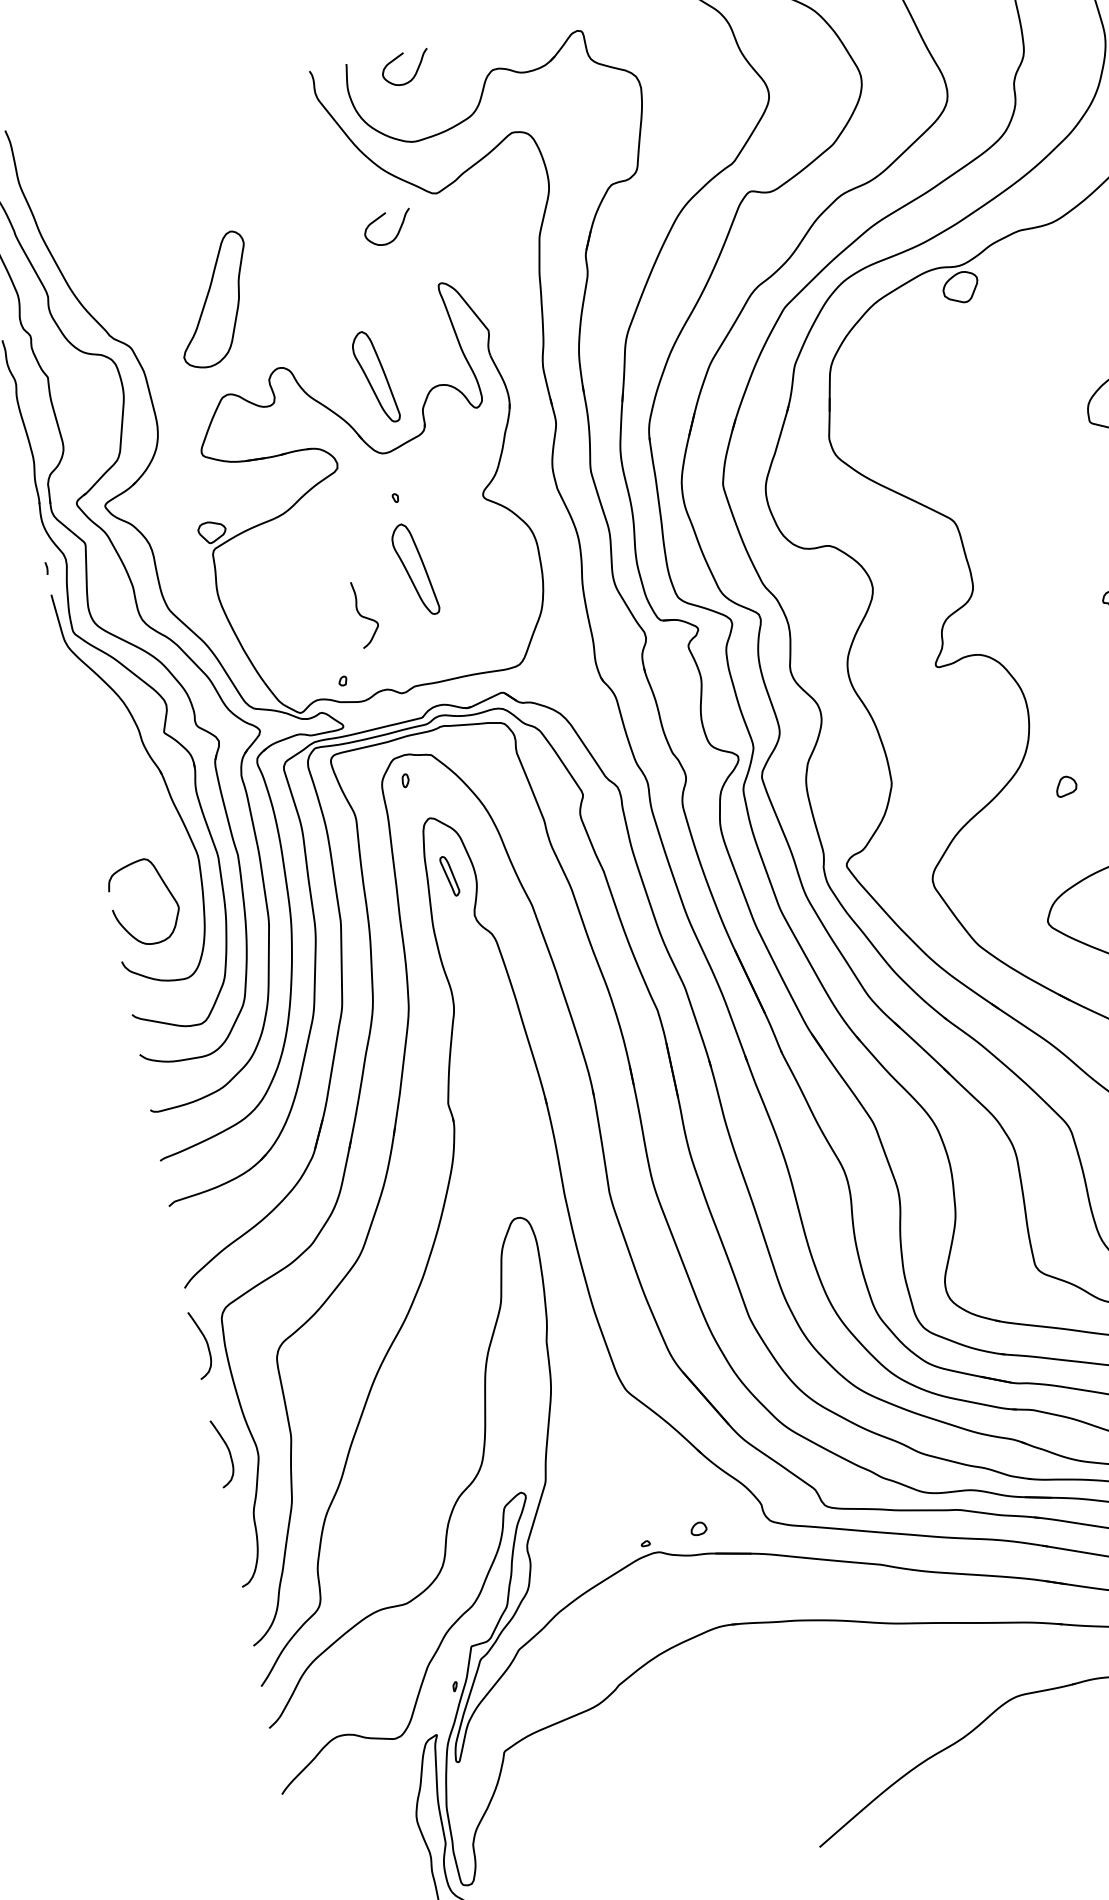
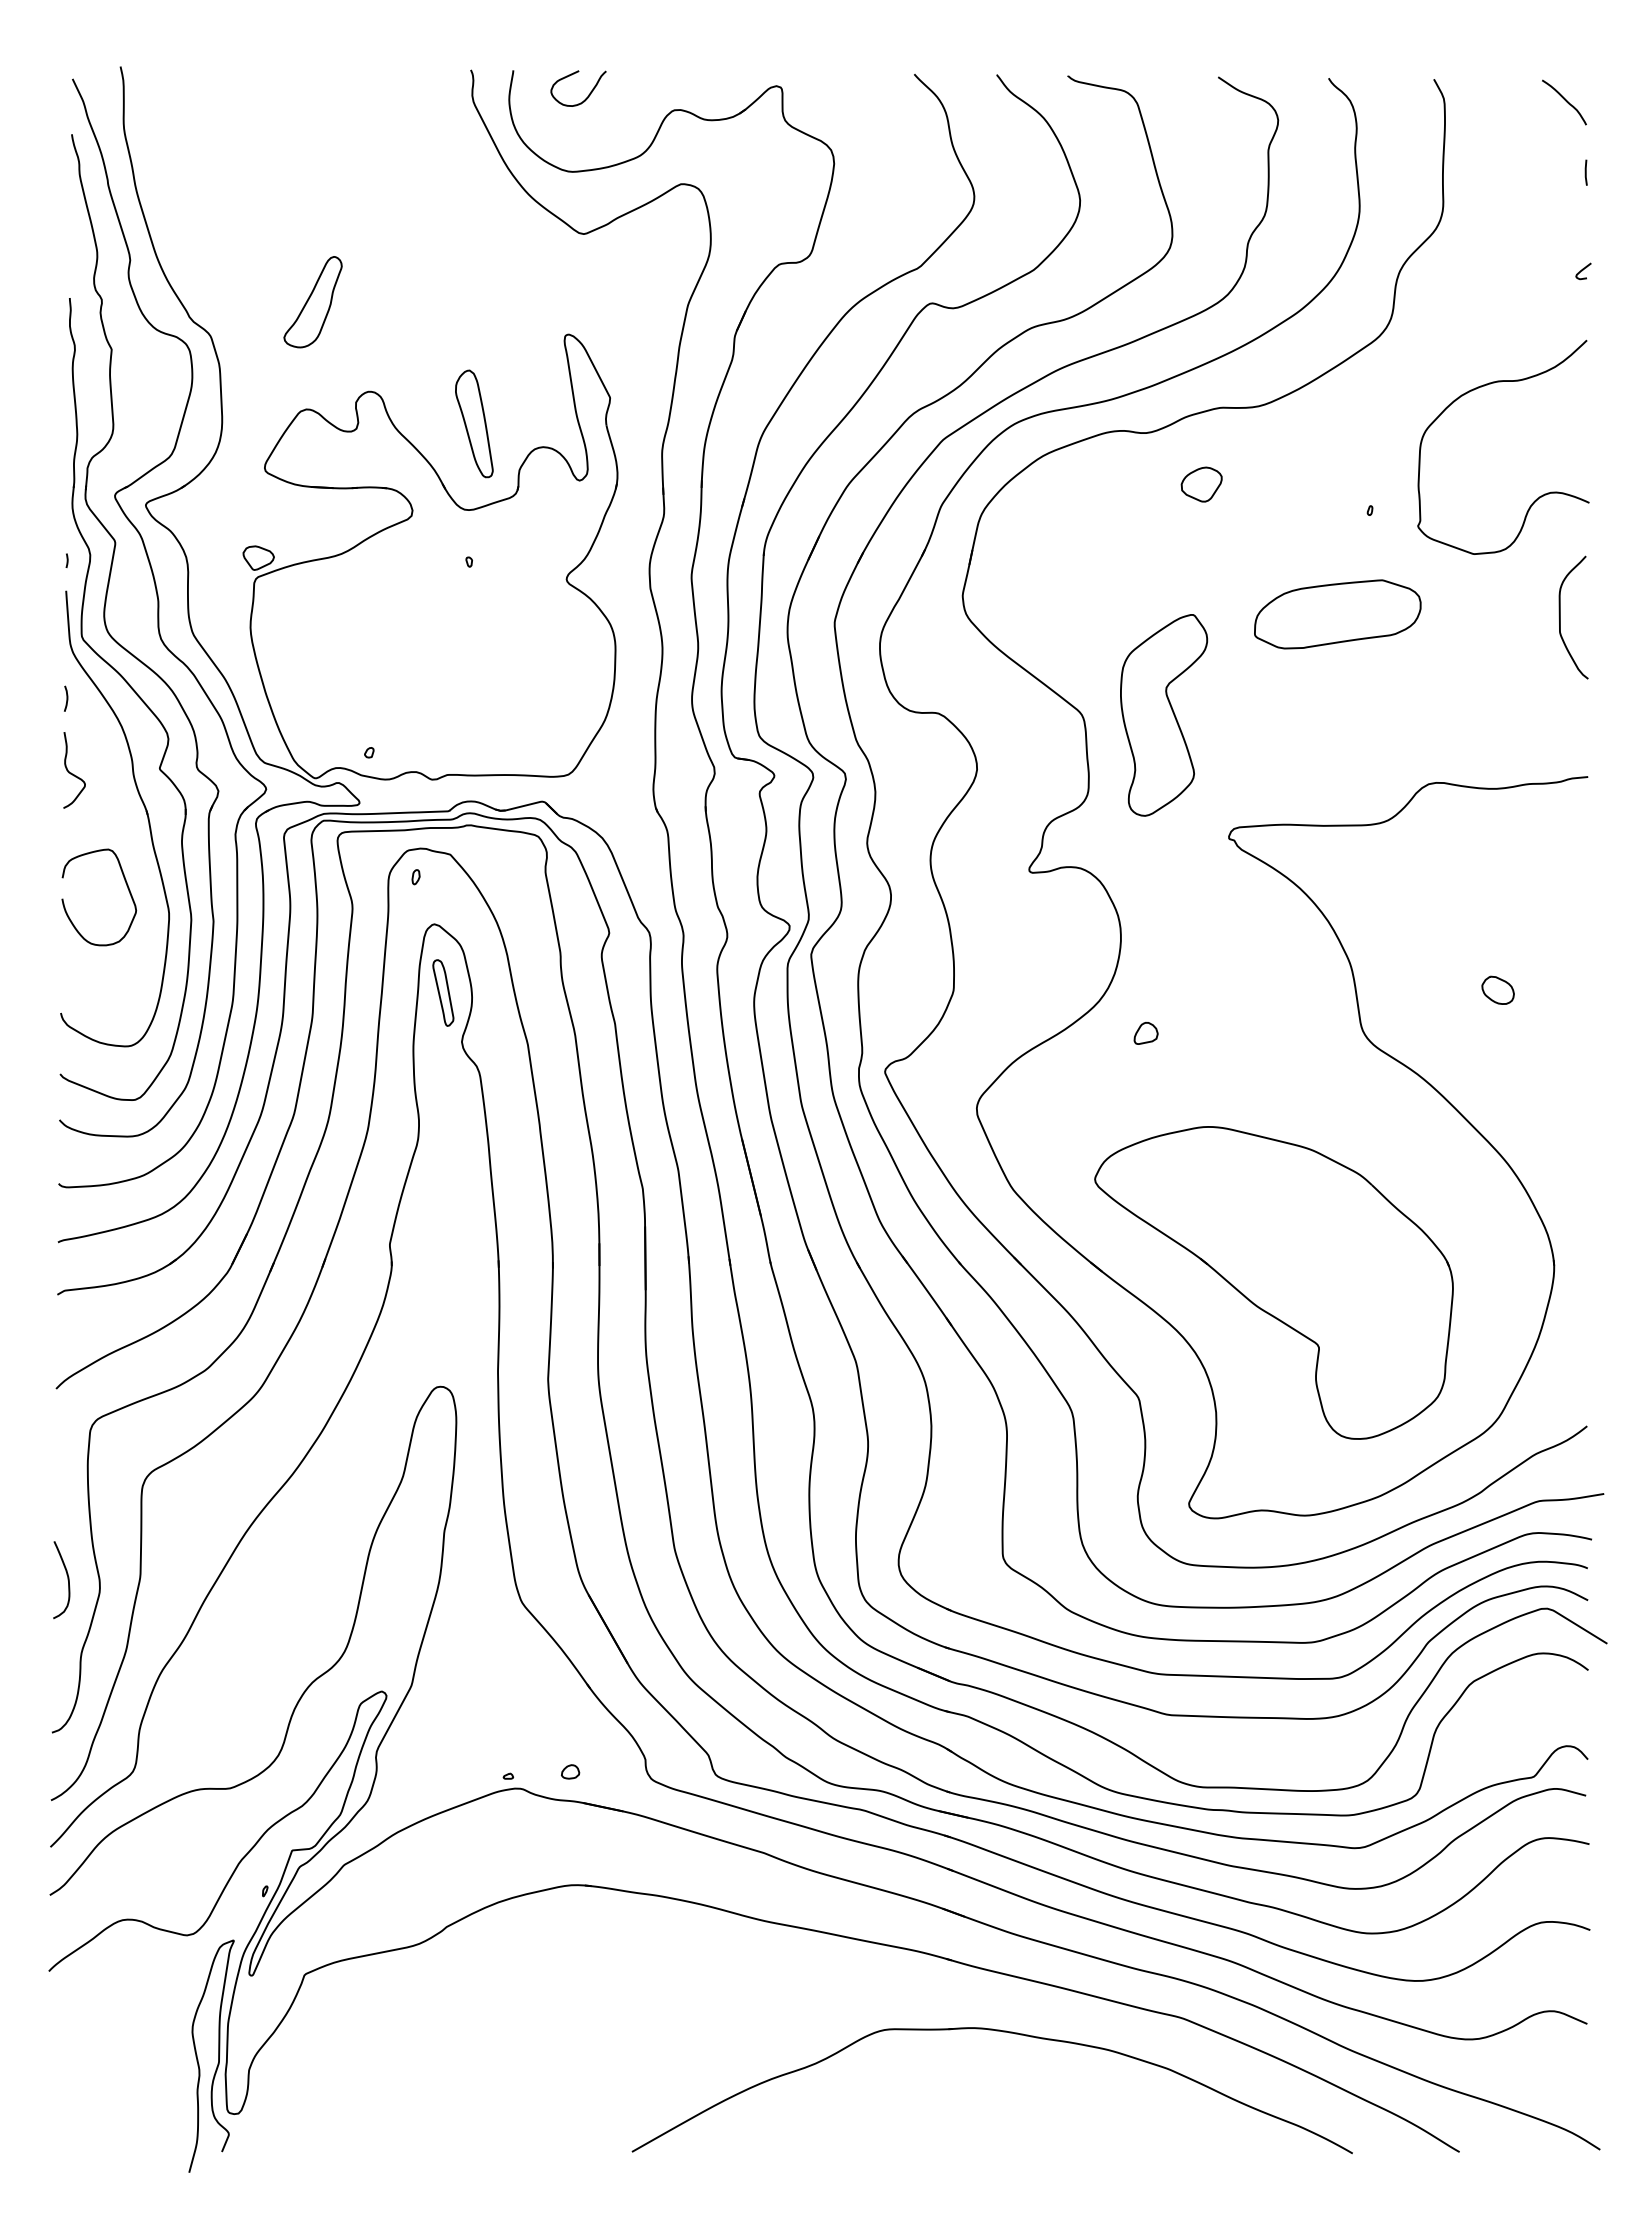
curve: (398, 231) -> (532, 267), removed
part: (960, 287) -> (1201, 484), moved
part: (213, 300) -> (312, 302), size x0.62
part: (1025, 507) -> (1164, 715), added
part: (415, 569) -> (474, 645), removed
curve: (365, 616) -> (73, 773), moved
curve: (70, 688) -> (66, 698), added
part: (449, 875) -> (443, 992), size x1.43
curve: (166, 887) -> (126, 886), moved
curve: (206, 1344) -> (67, 1455), removed

